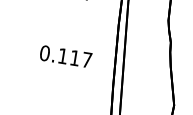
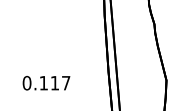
text: (65, 57) -> (46, 83), moved

